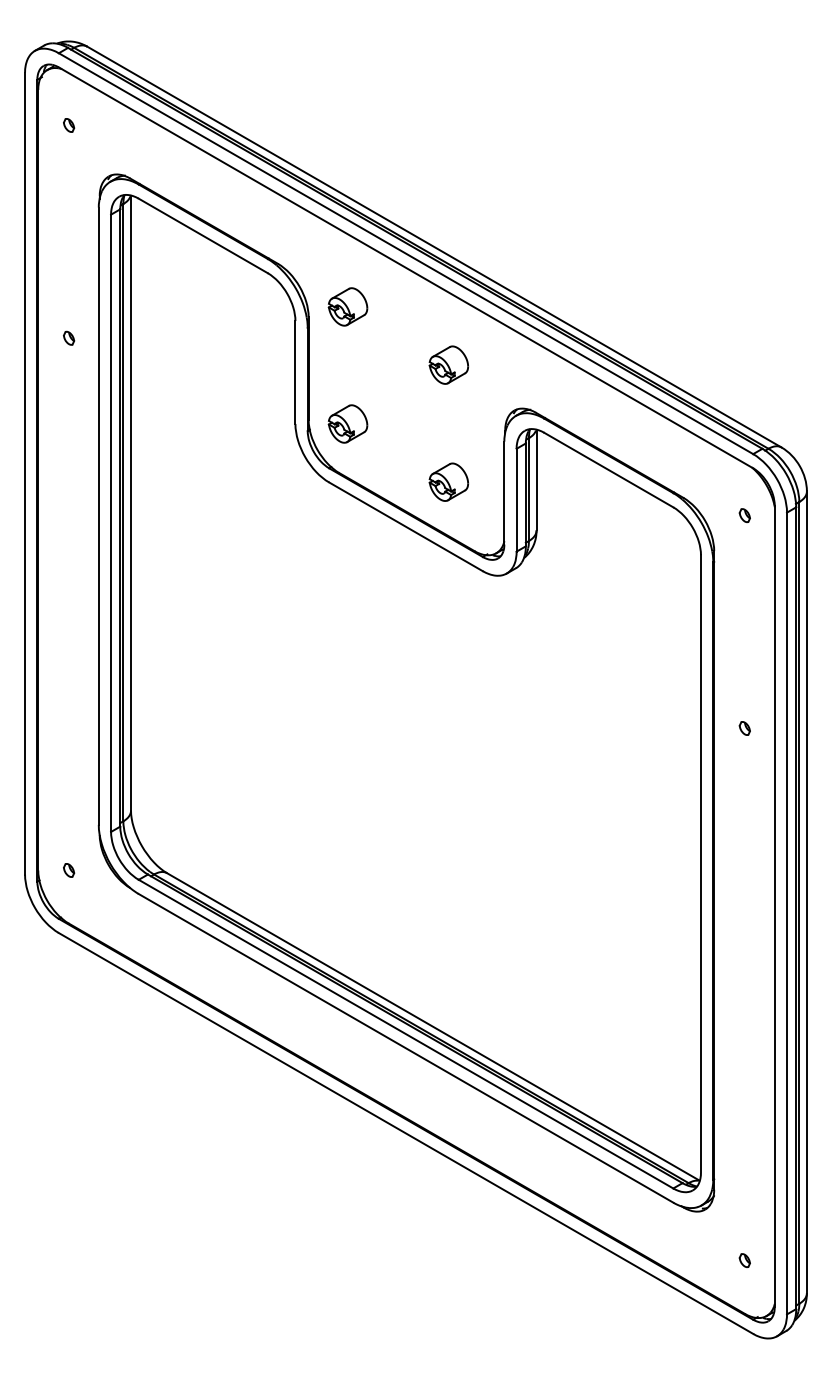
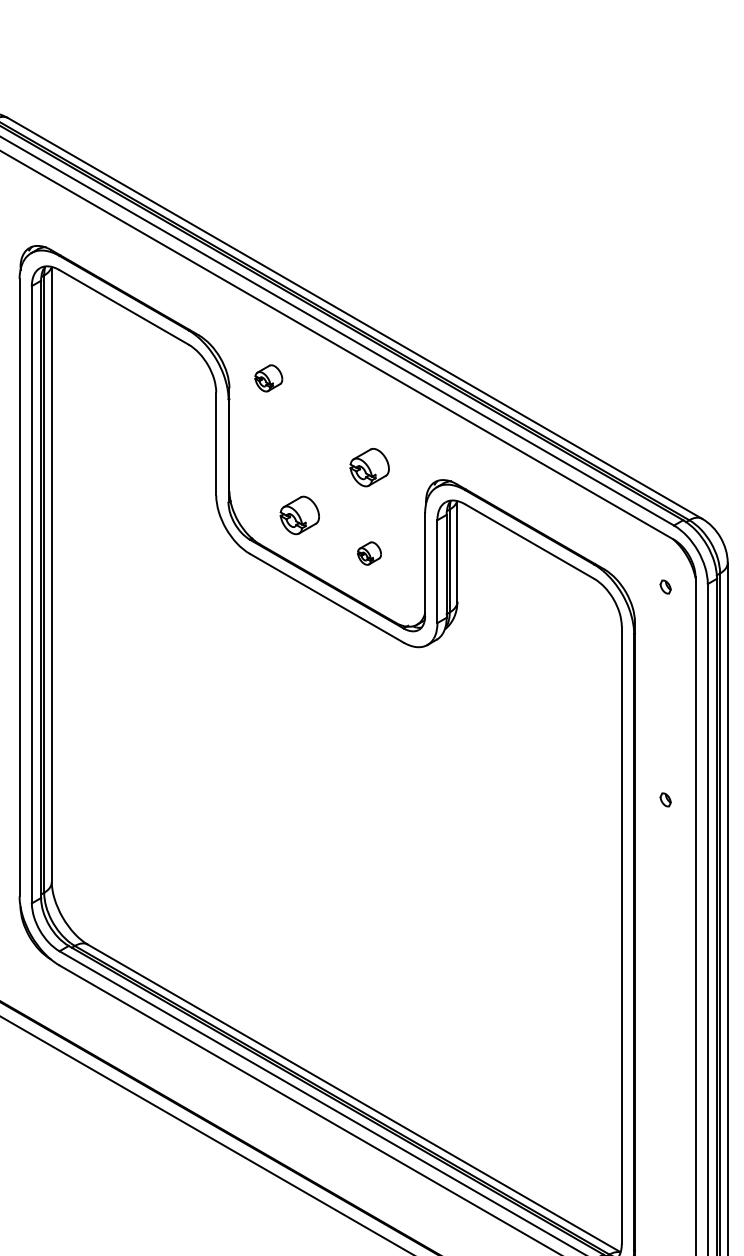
part: (347, 306) -> (268, 377), size x0.7
part: (448, 364) -> (369, 466), moved
part: (347, 423) -> (299, 514), moved
part: (448, 481) -> (369, 552), size x0.6

